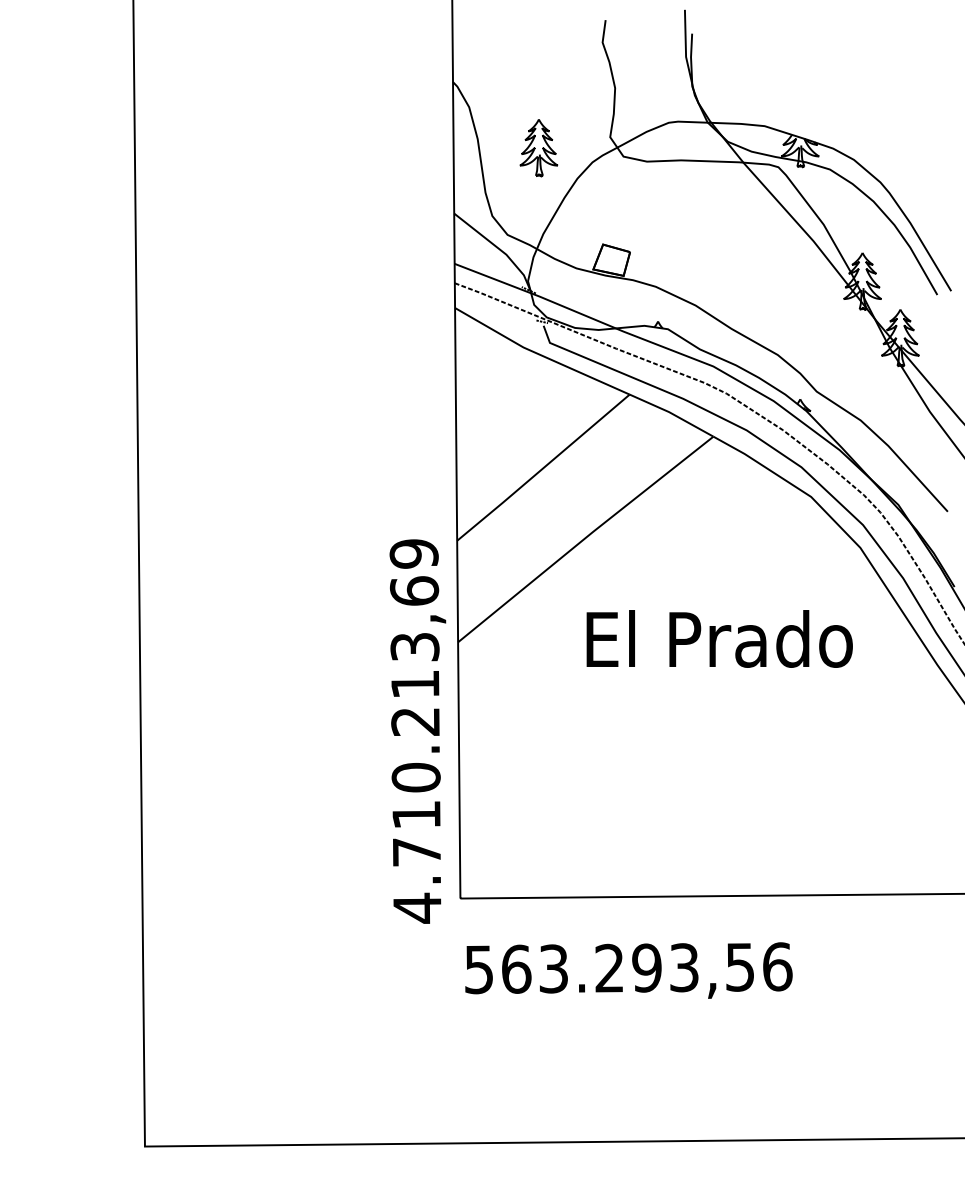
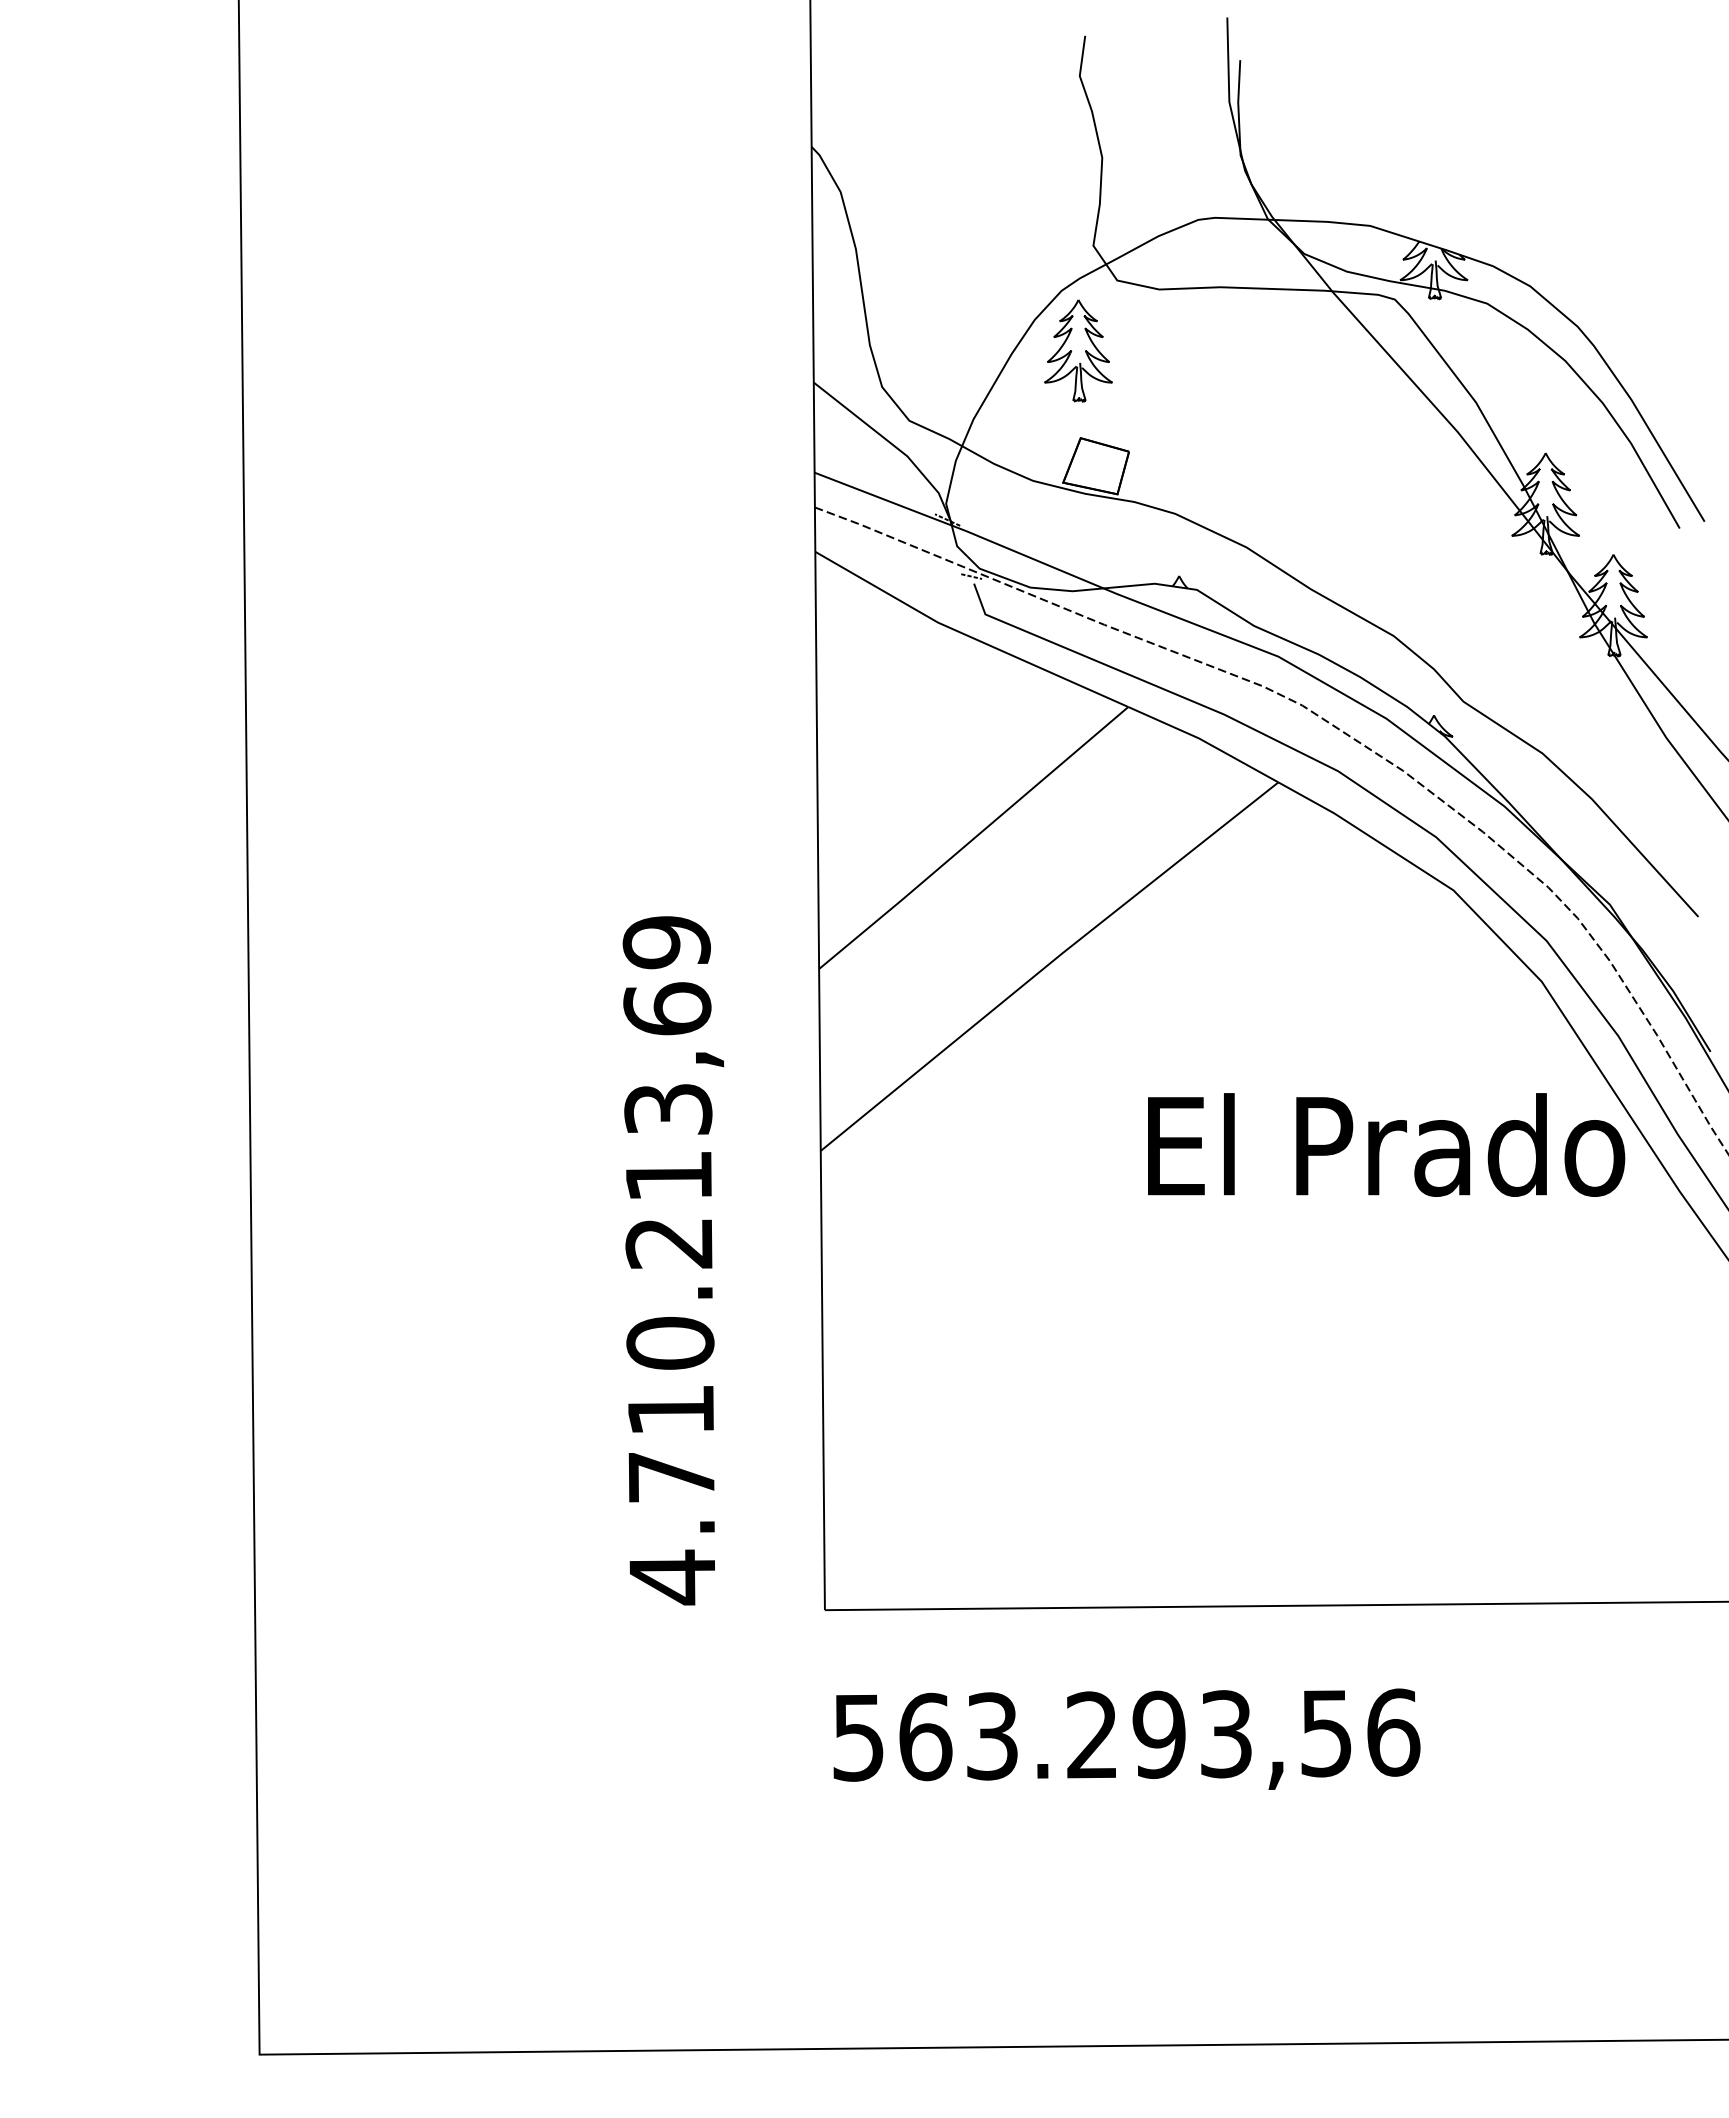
part: (538, 148) -> (1077, 351), moved
text: (719, 638) -> (1386, 1144), moved
text: (417, 731) -> (672, 1260), moved

